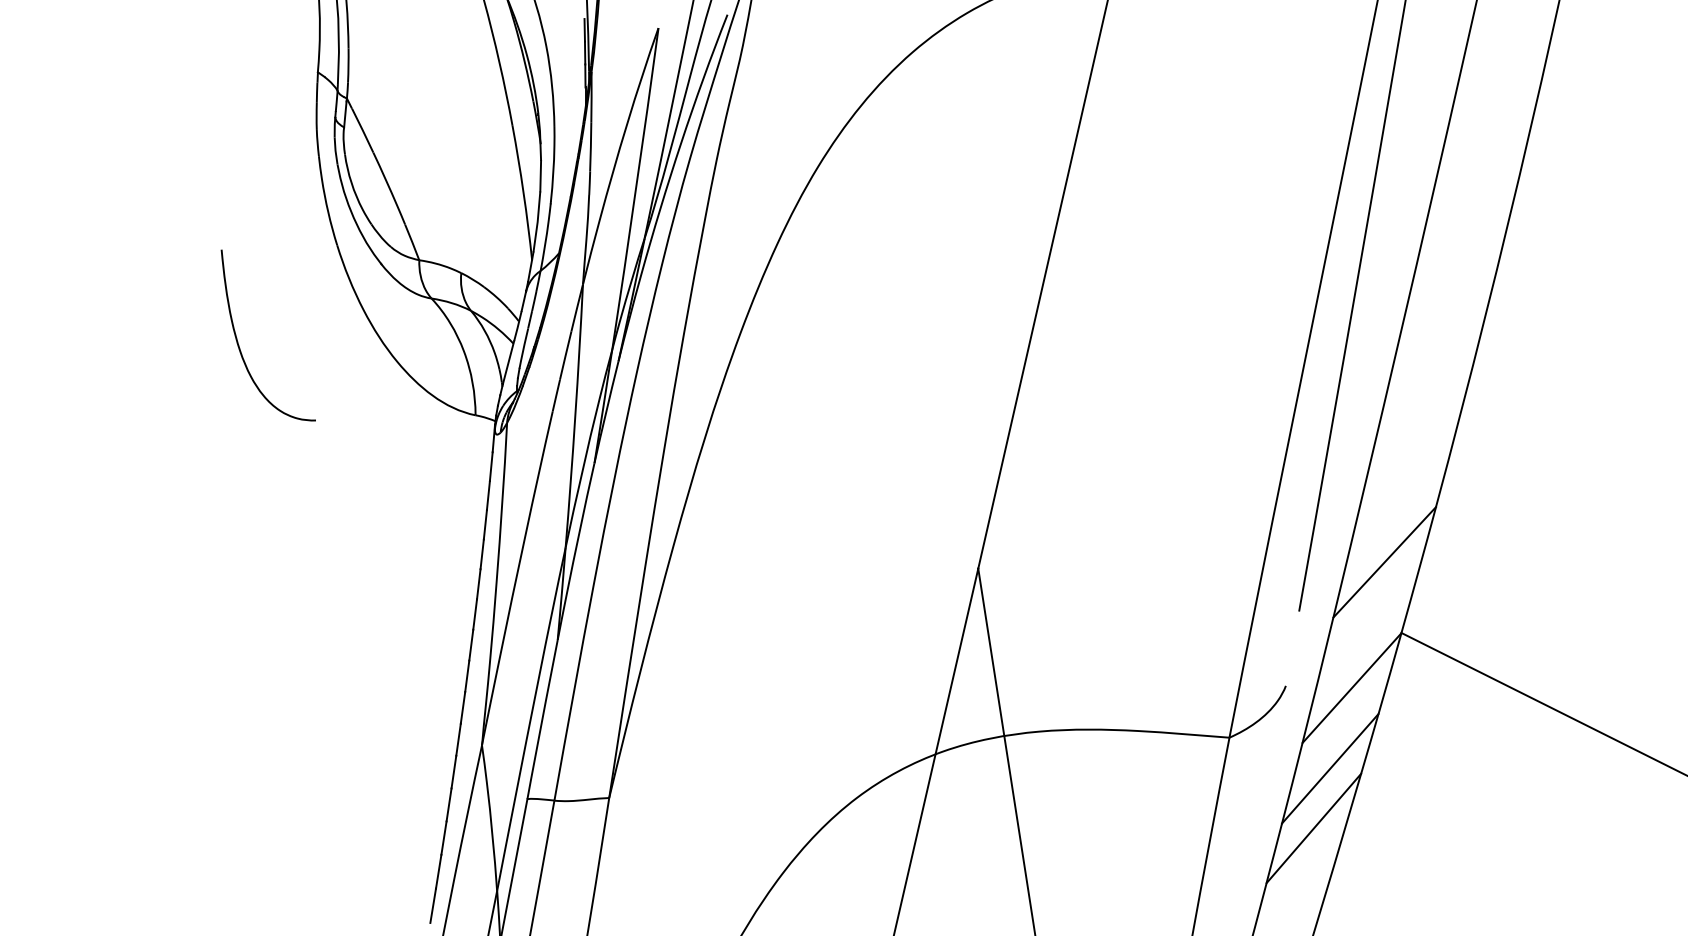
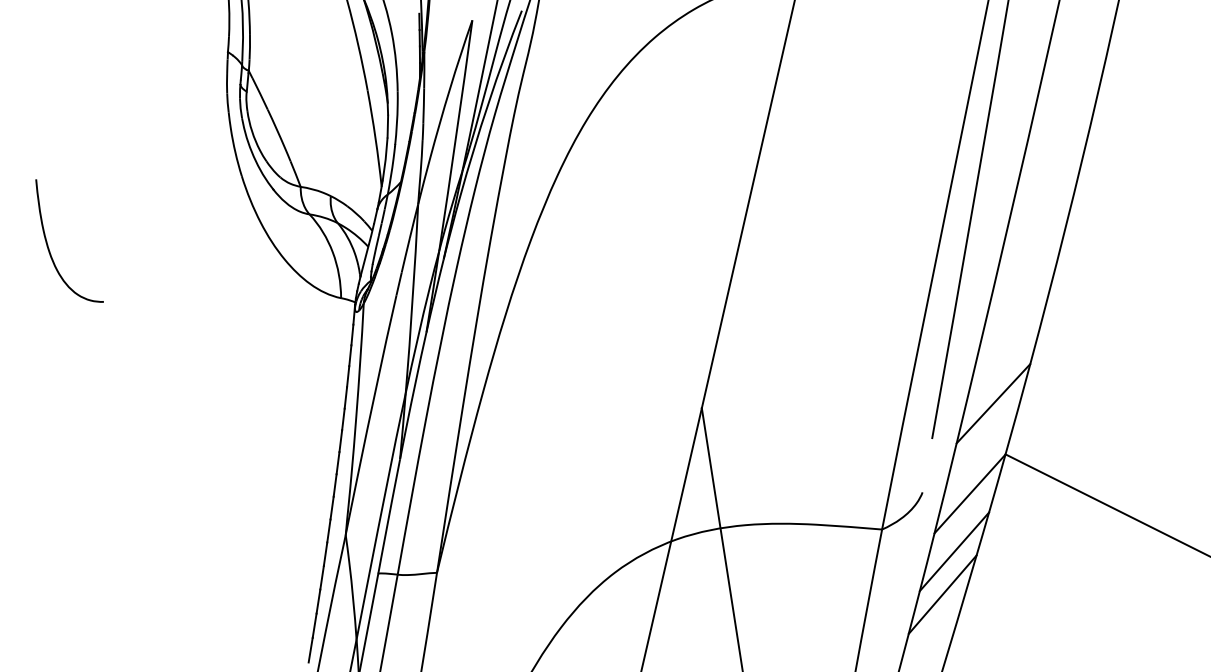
curve: (238, 341) -> (48, 245), moved

